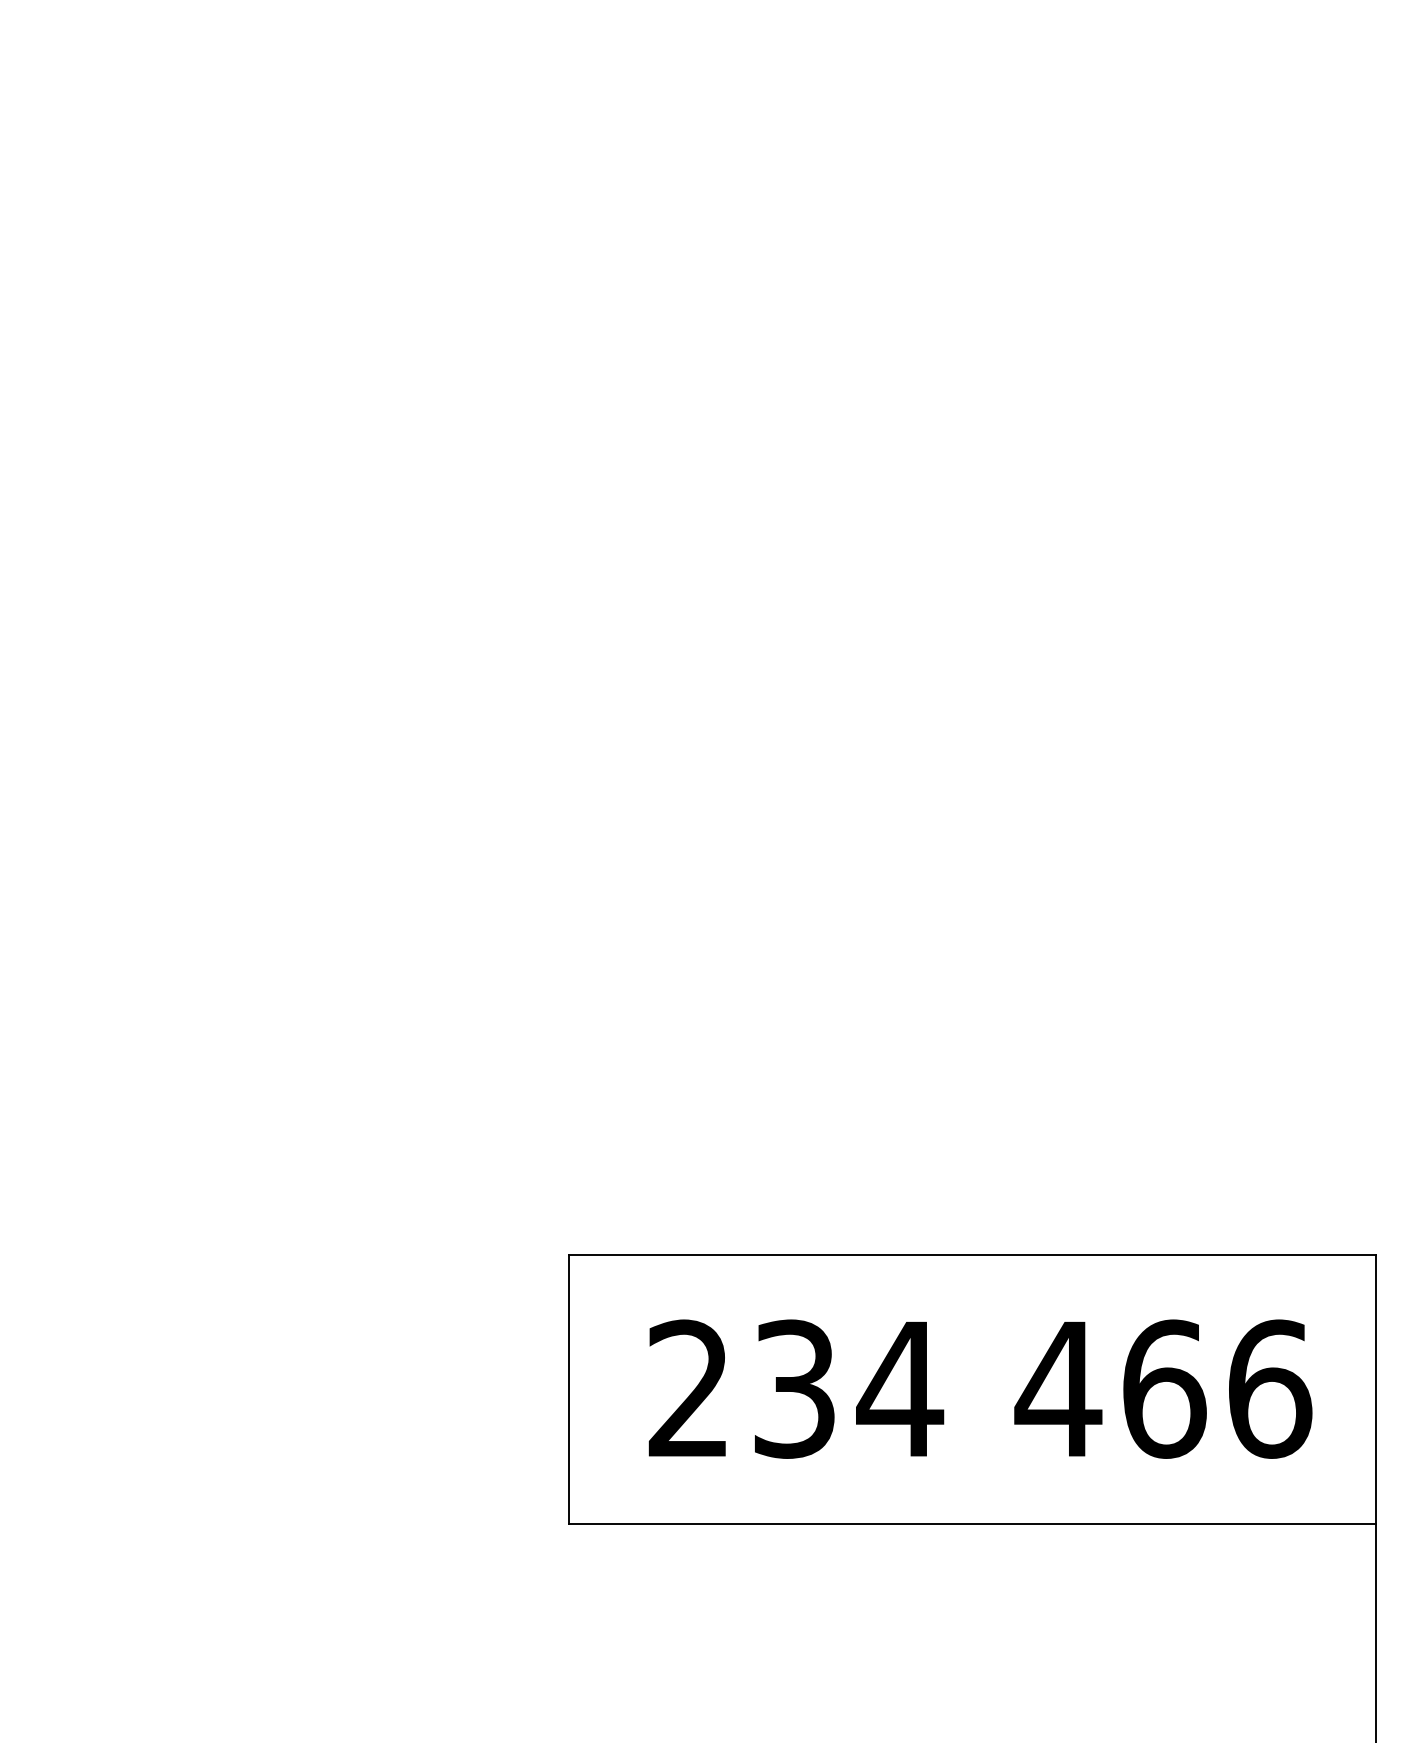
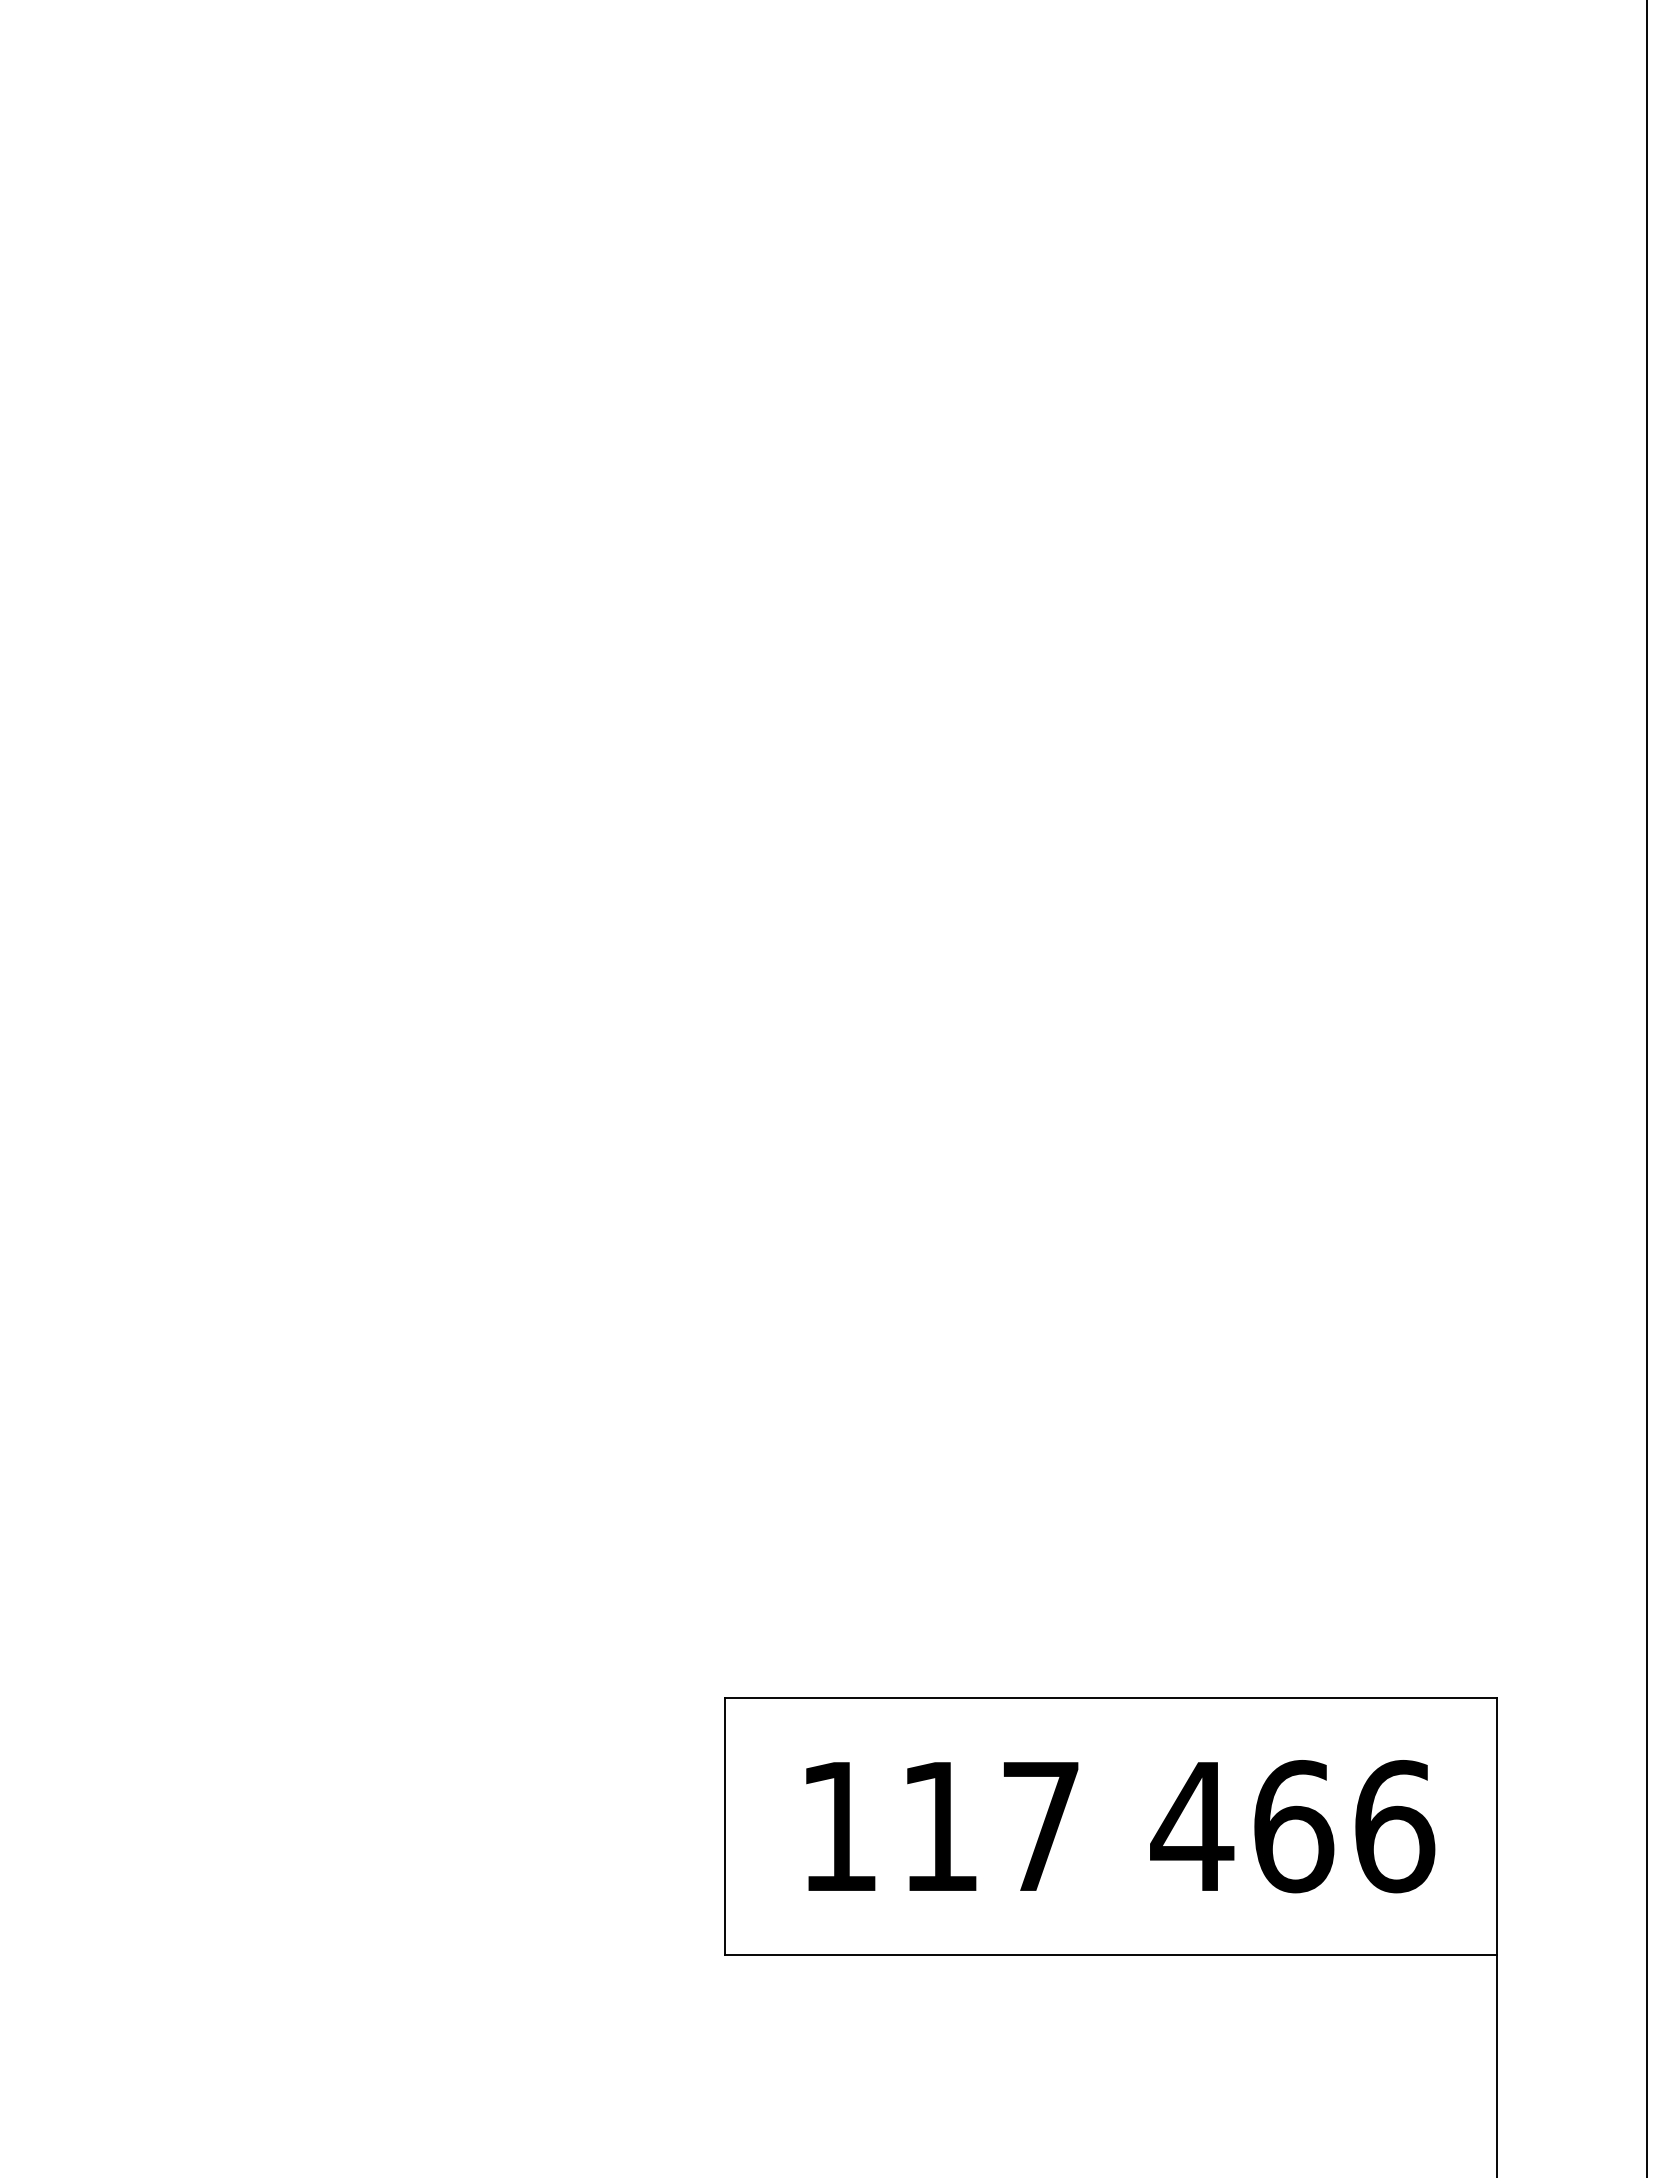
text: (796, 1389) -> (941, 1826), 234 -> 117

